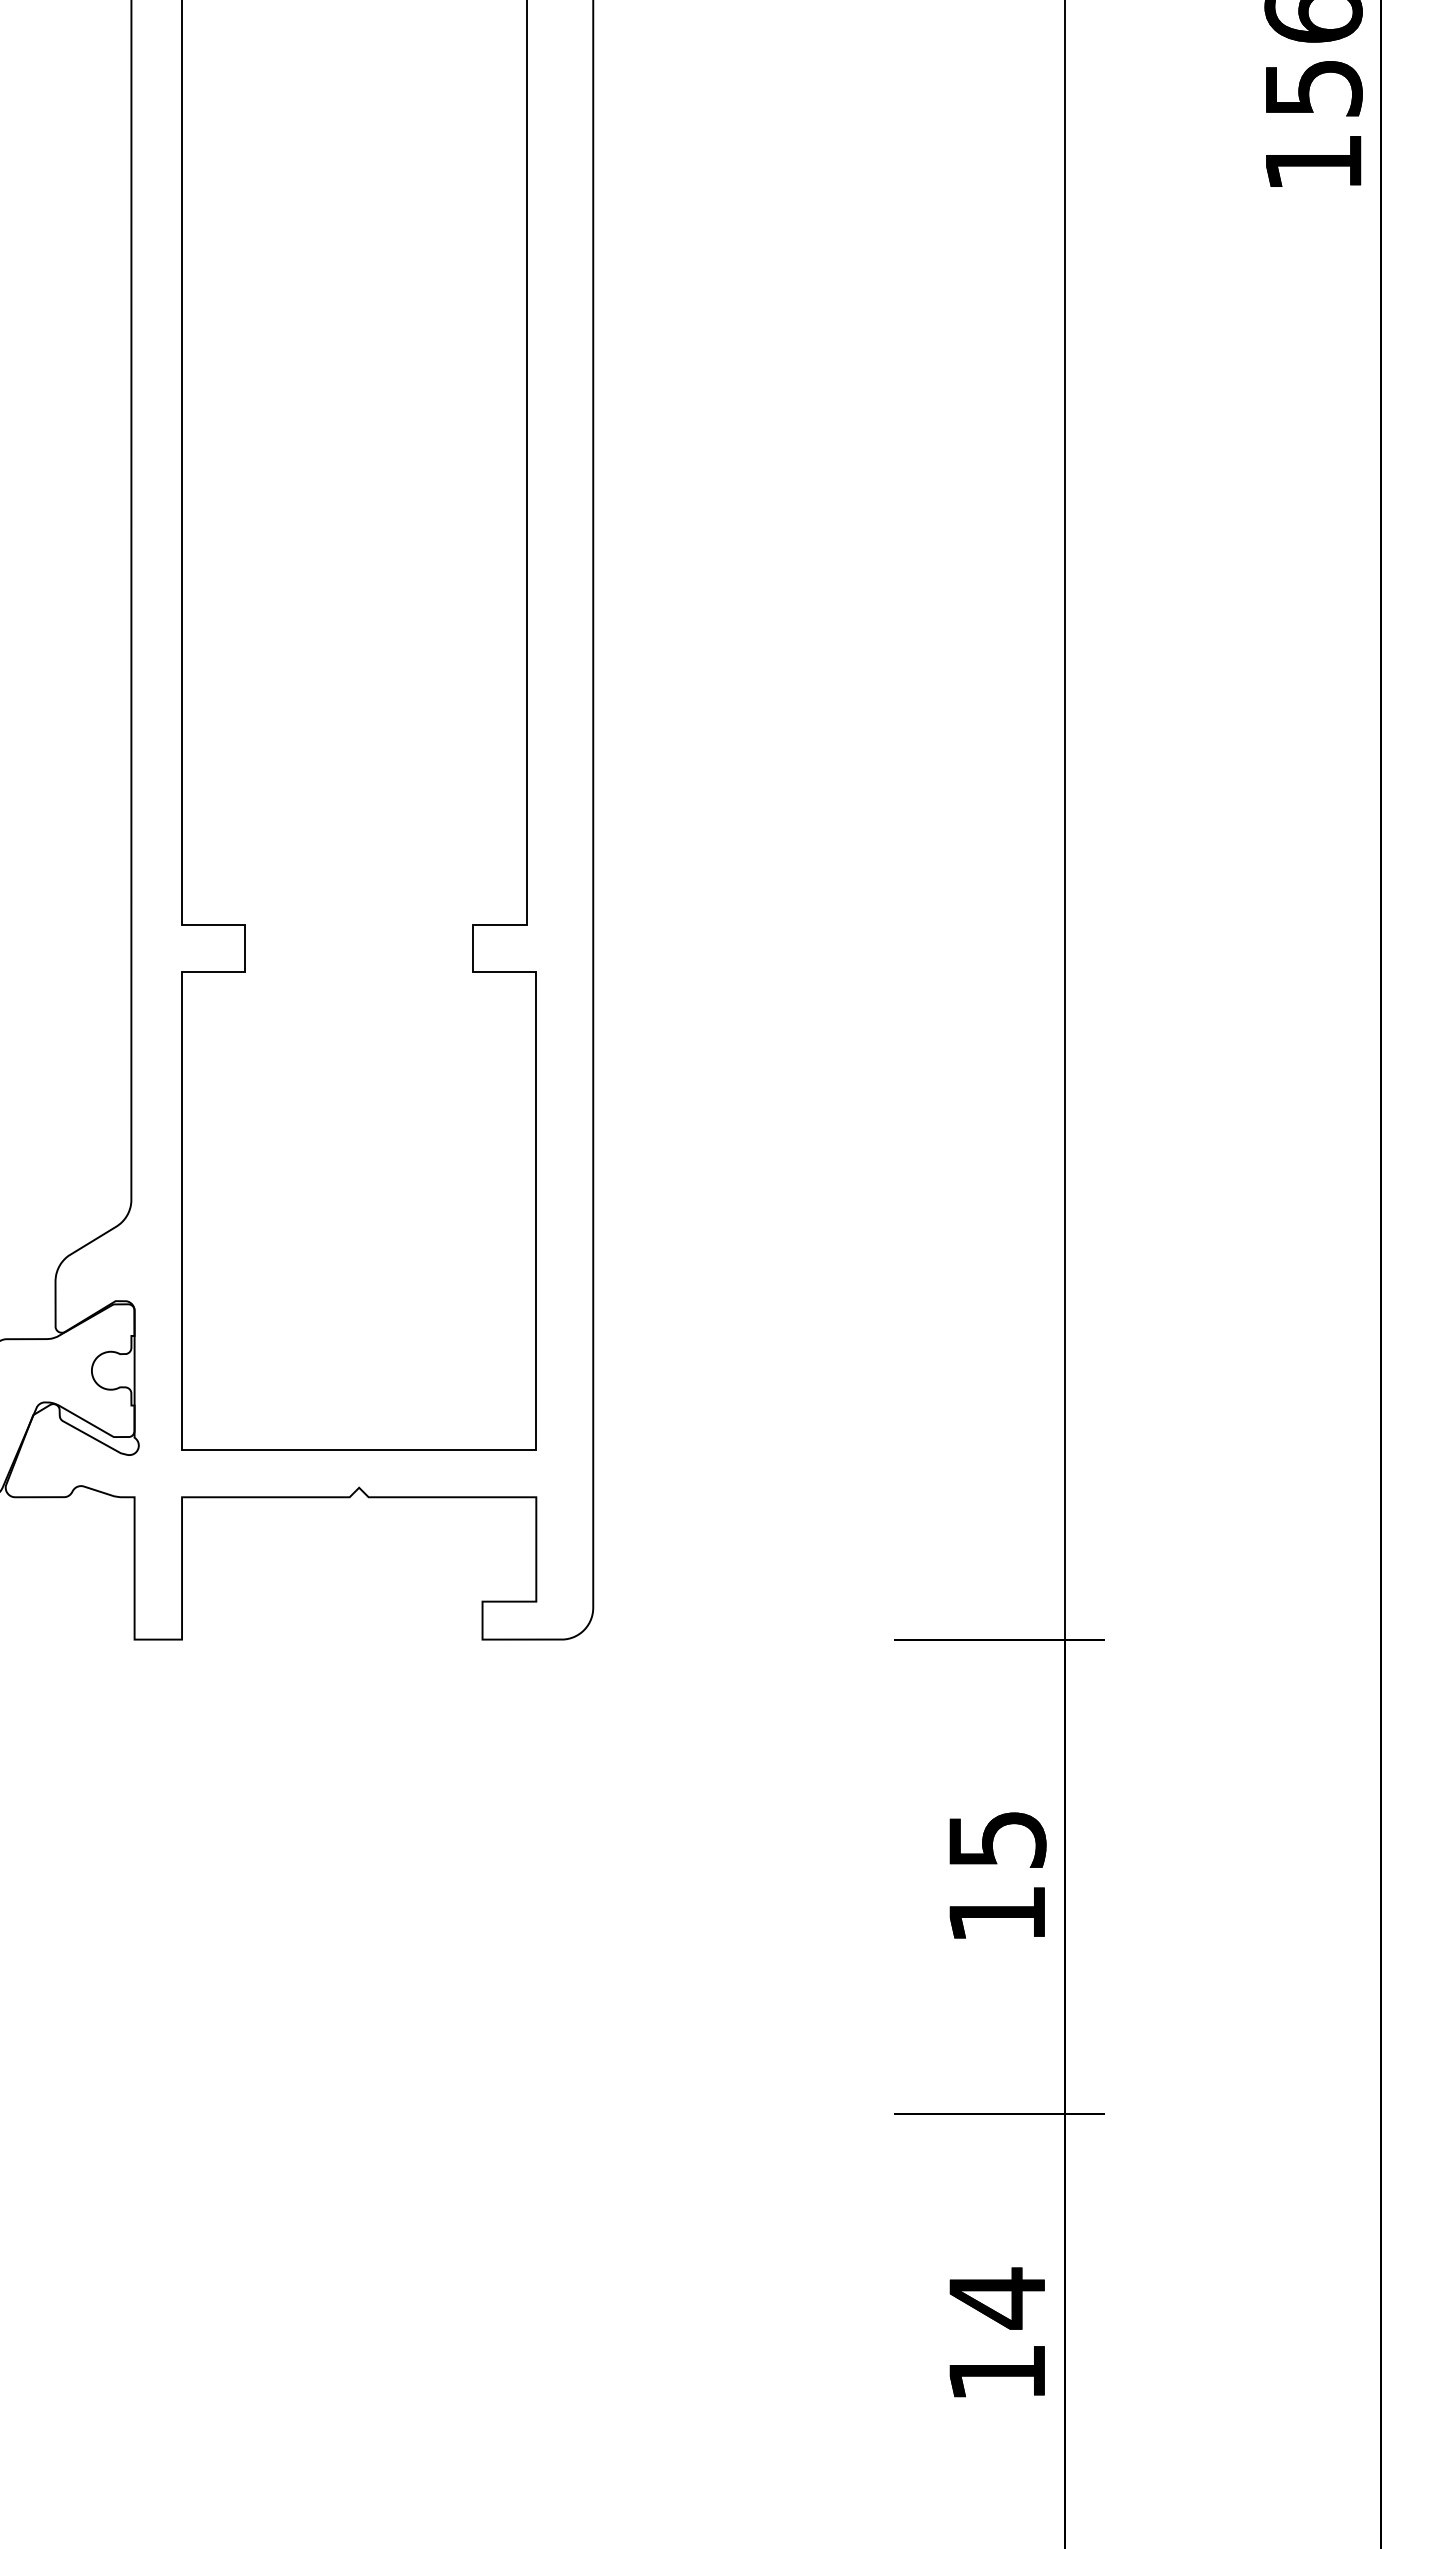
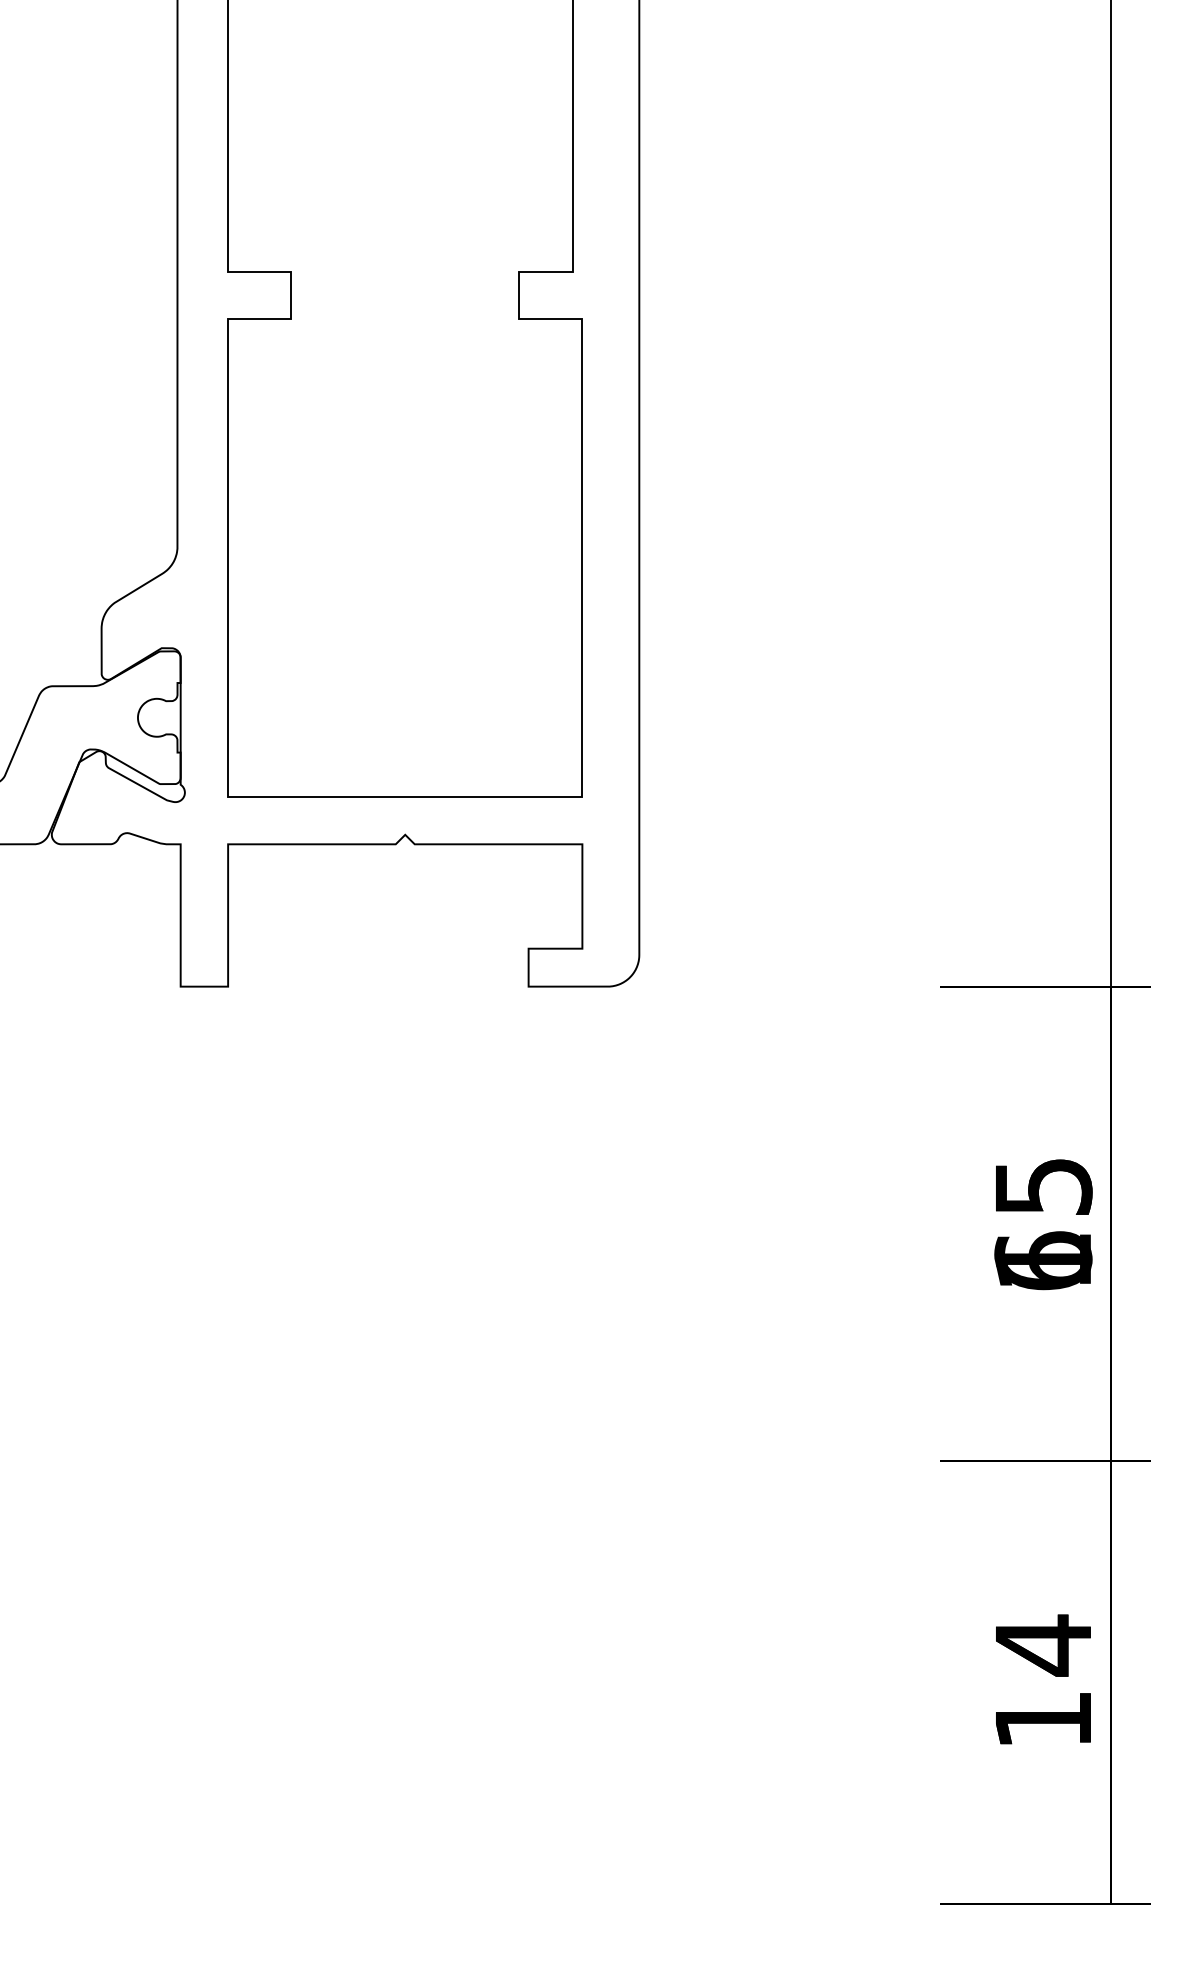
text: (997, 1913) -> (1043, 1260), 15 -> 65

